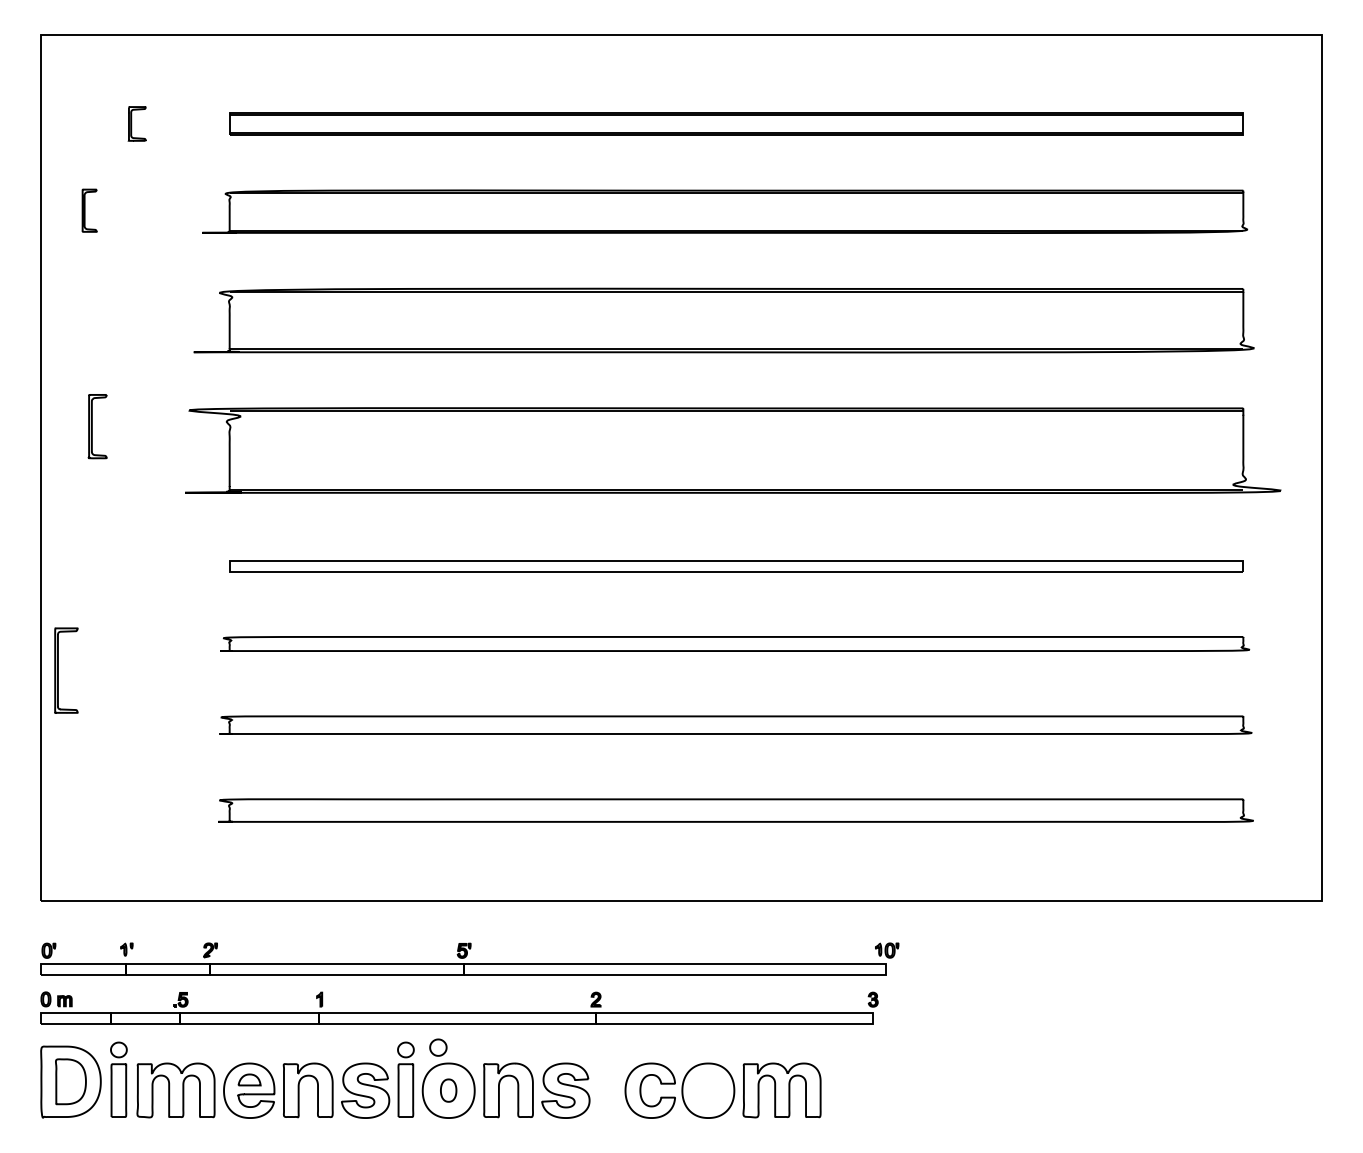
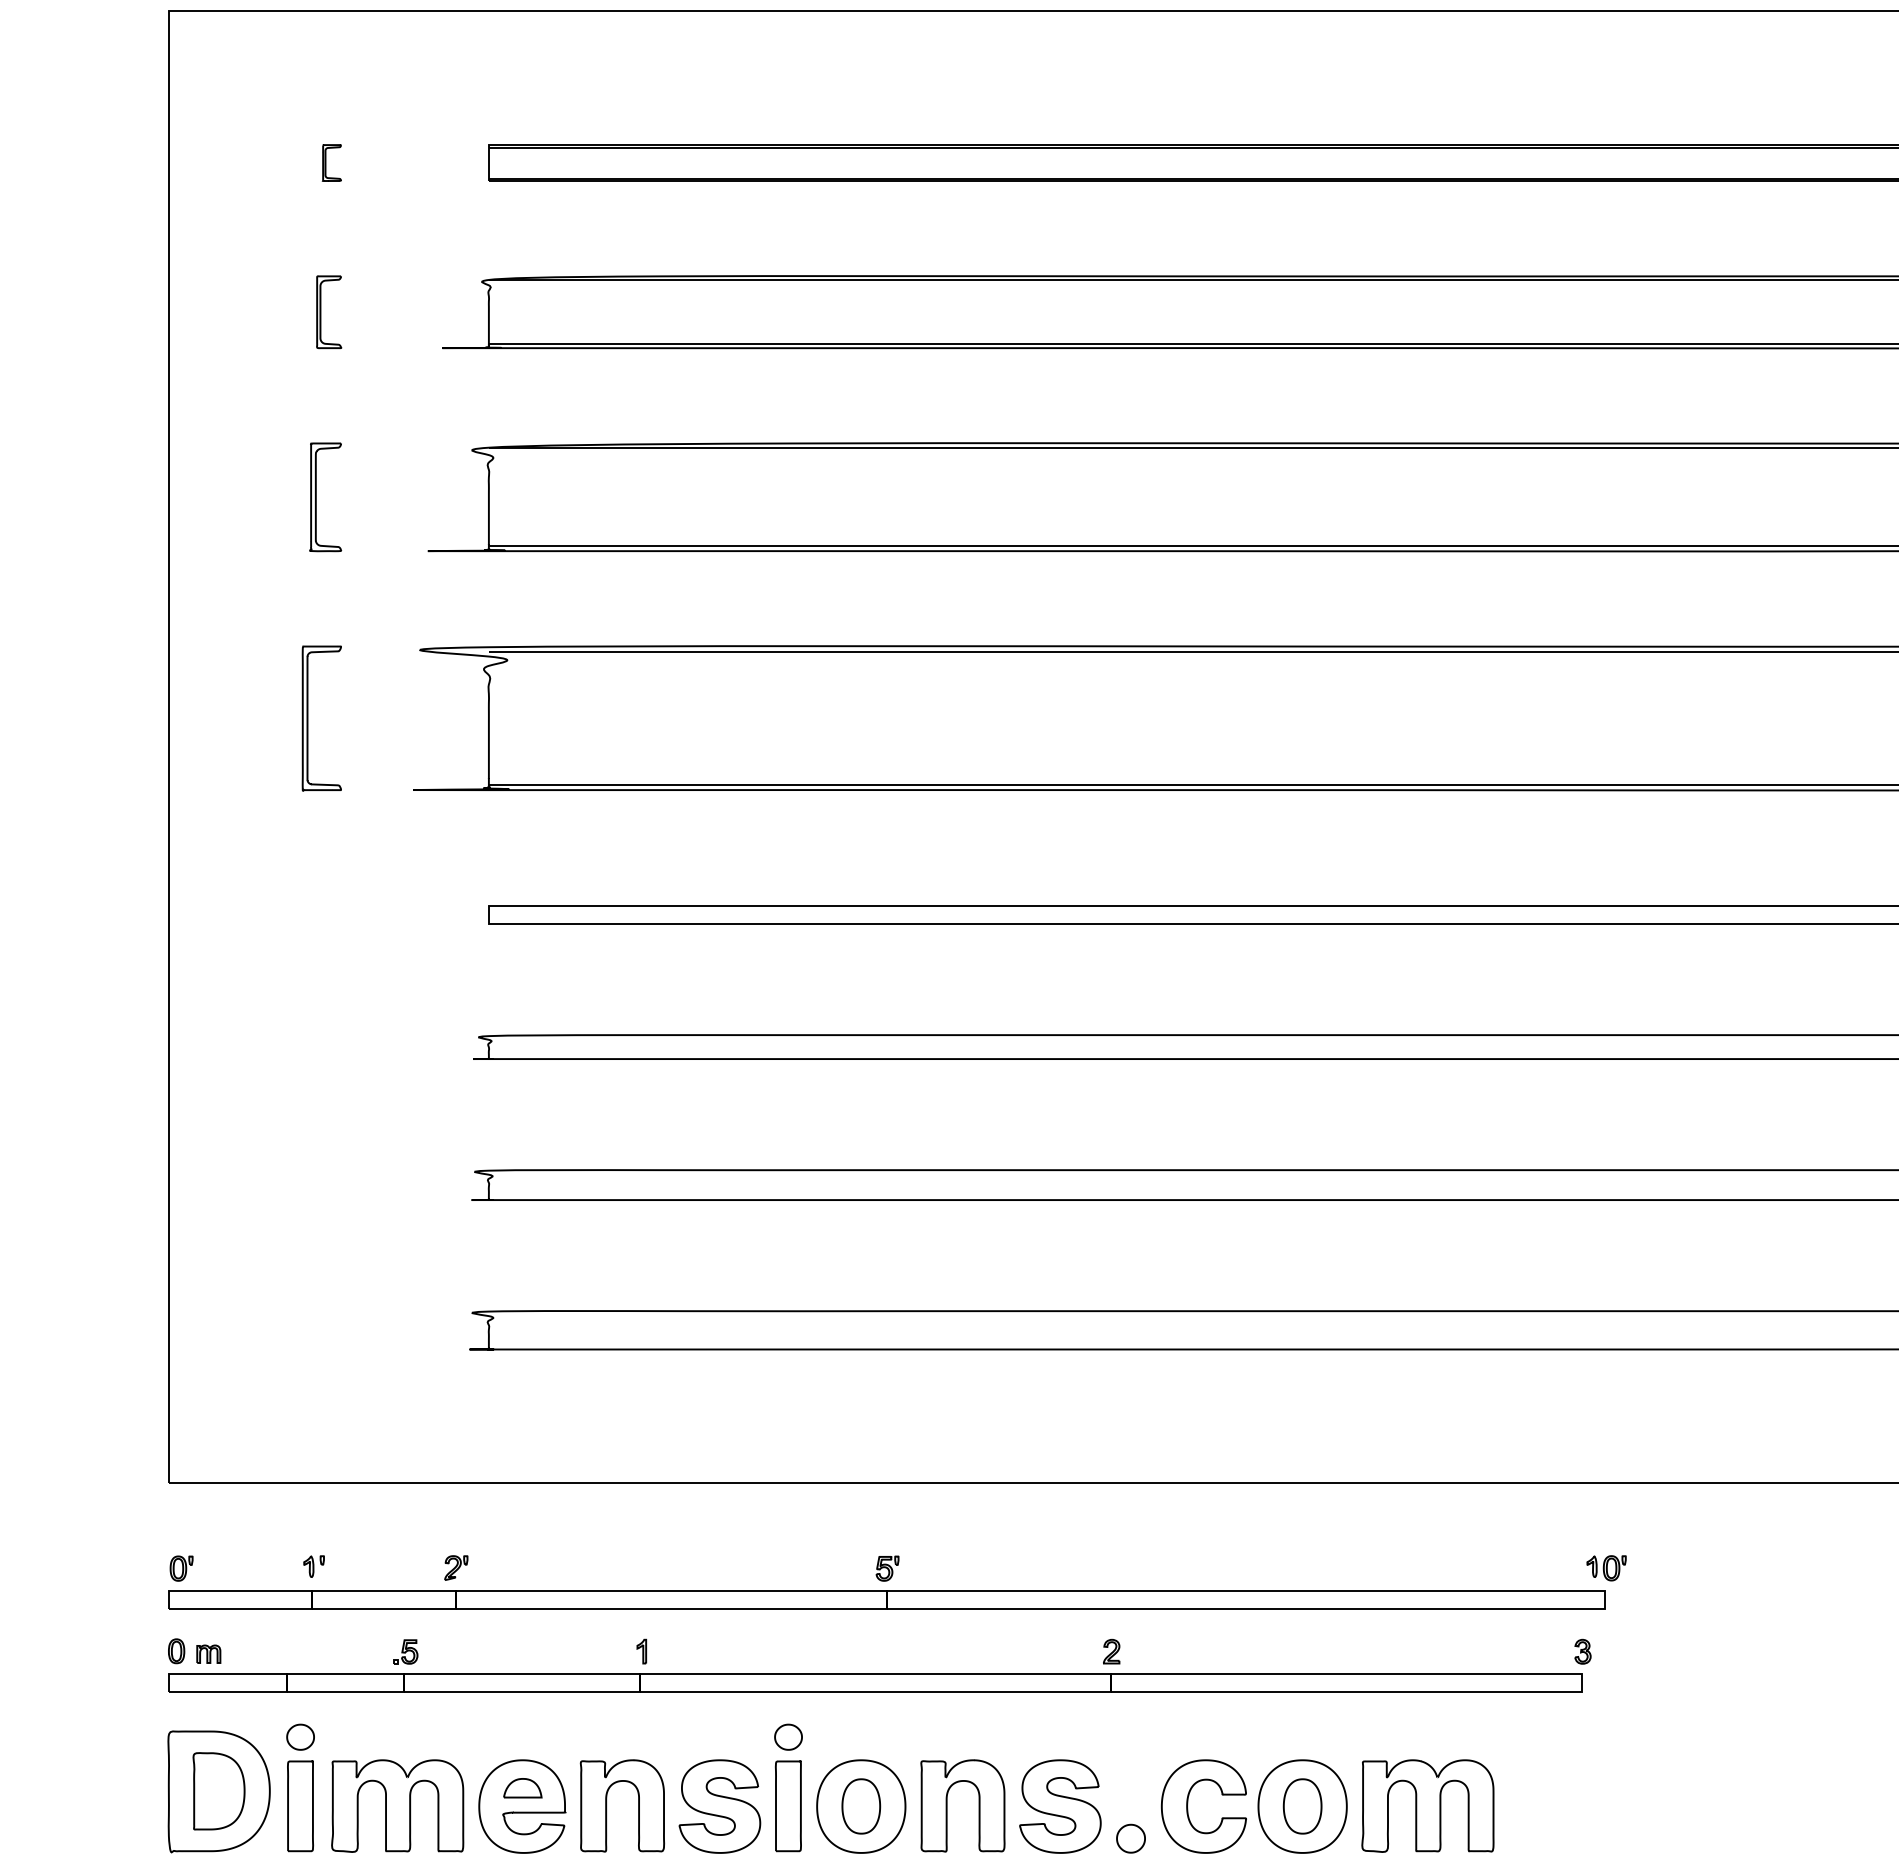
part: (137, 123) -> (332, 162), size x0.62
part: (89, 210) -> (328, 311), moved
part: (97, 426) -> (325, 497), moved
part: (58, 670) -> (308, 718), moved
part: (438, 1047) -> (1131, 1838), moved
part: (448, 1090) -> (860, 1806), size x1.43
part: (708, 1090) -> (1302, 1806), added

